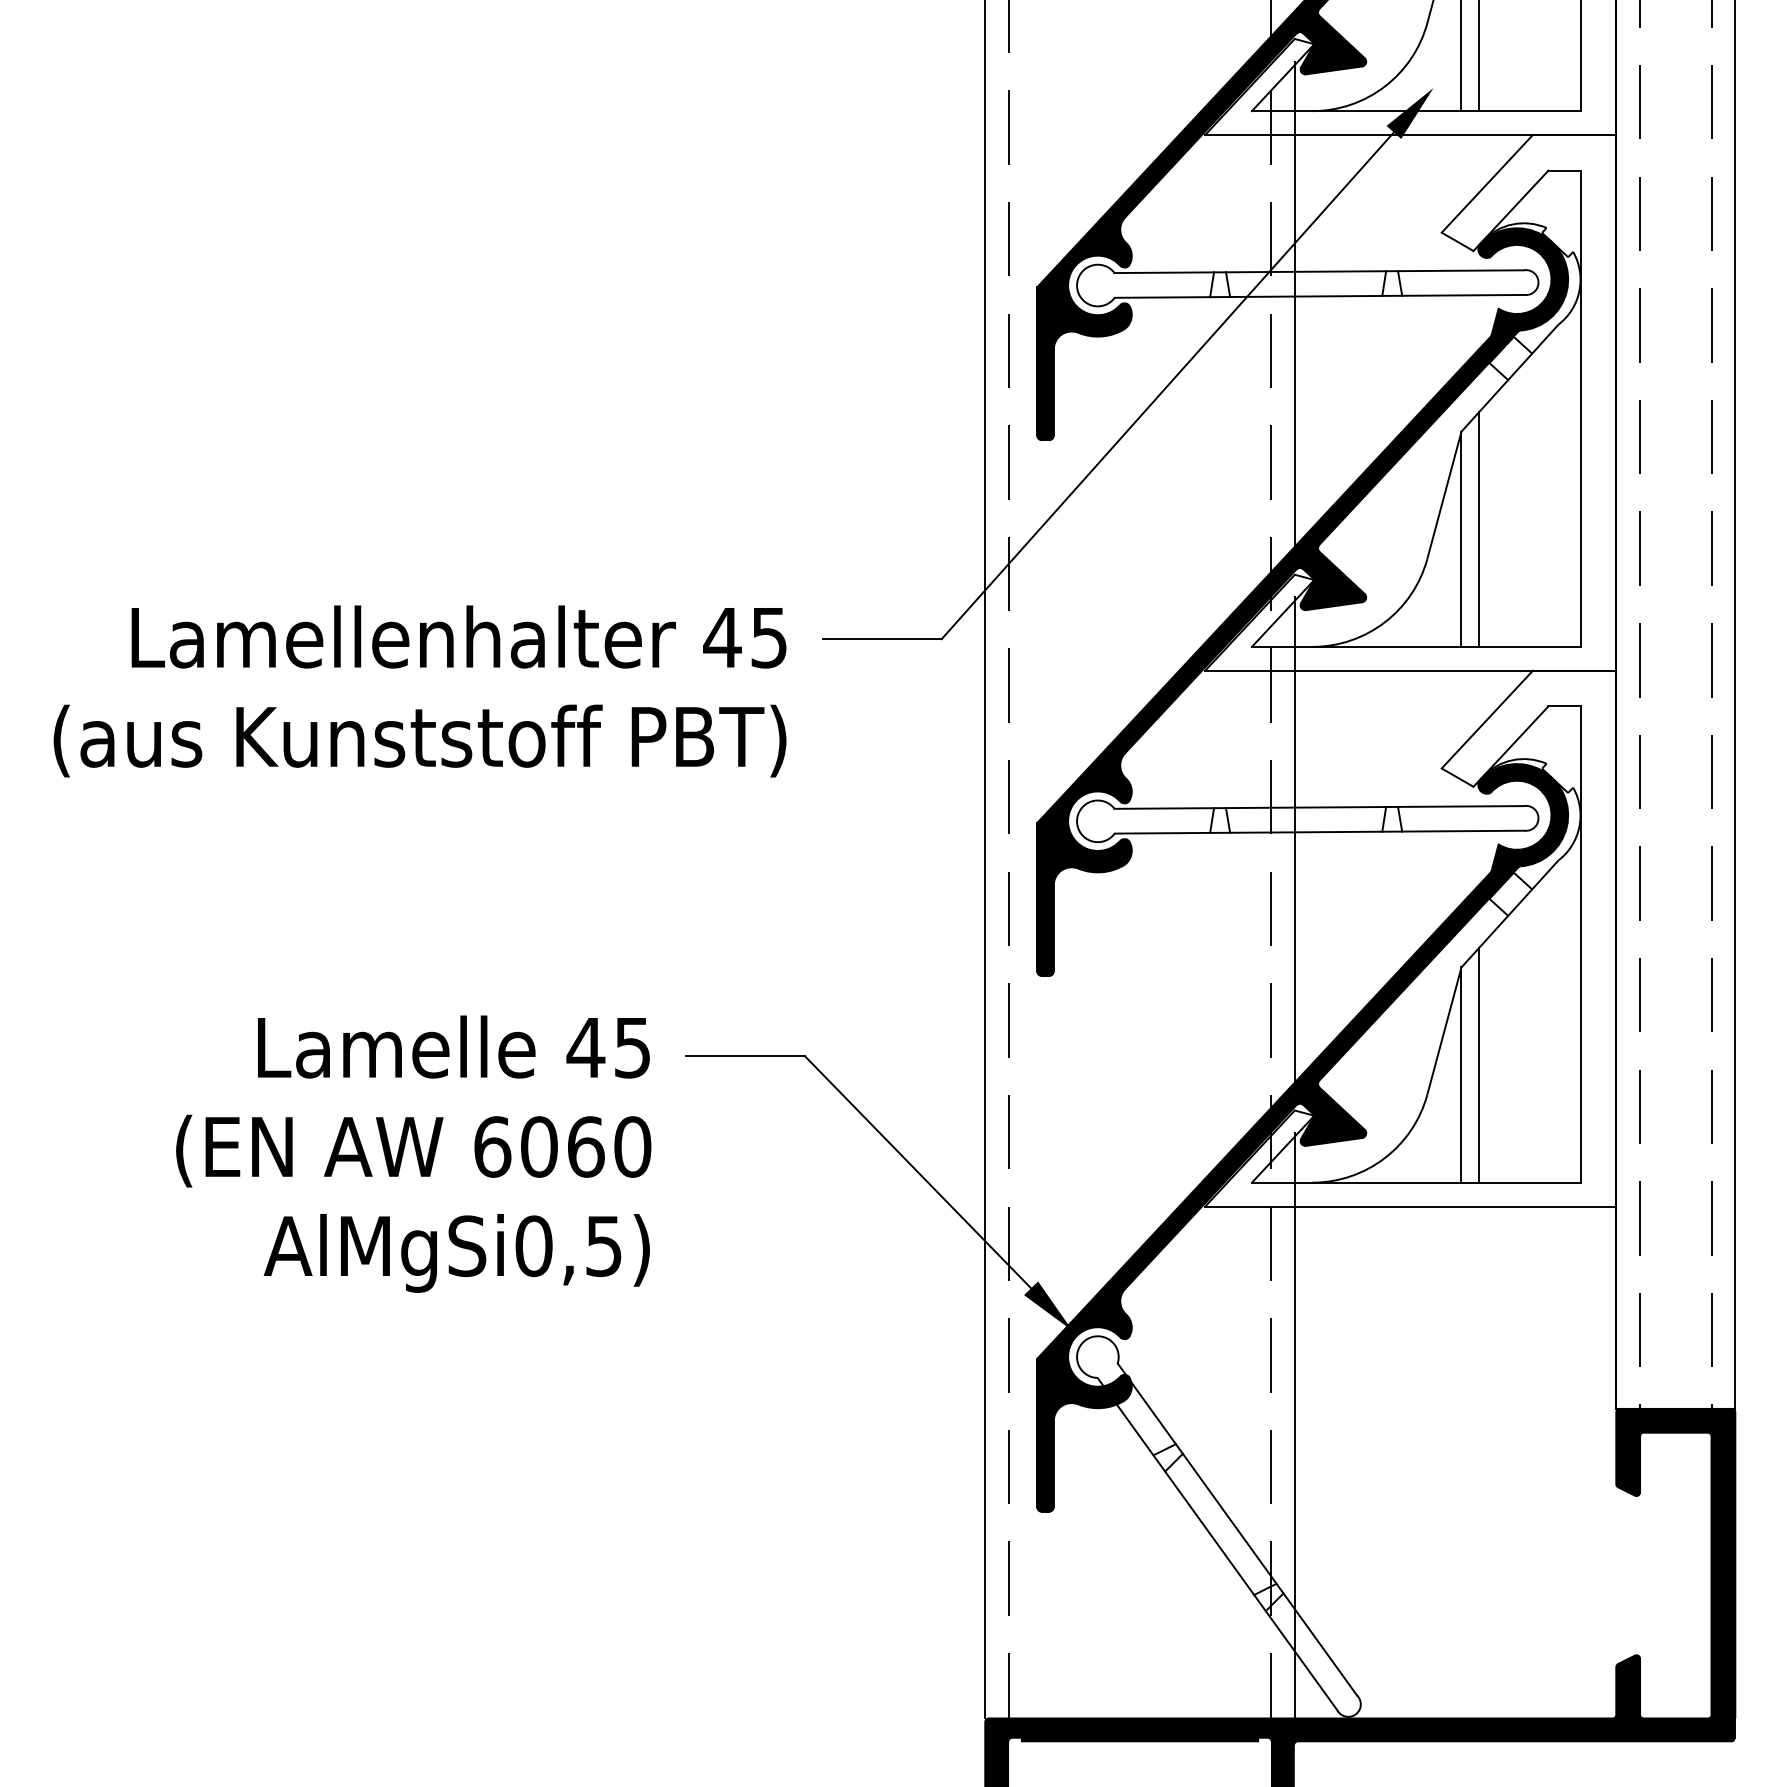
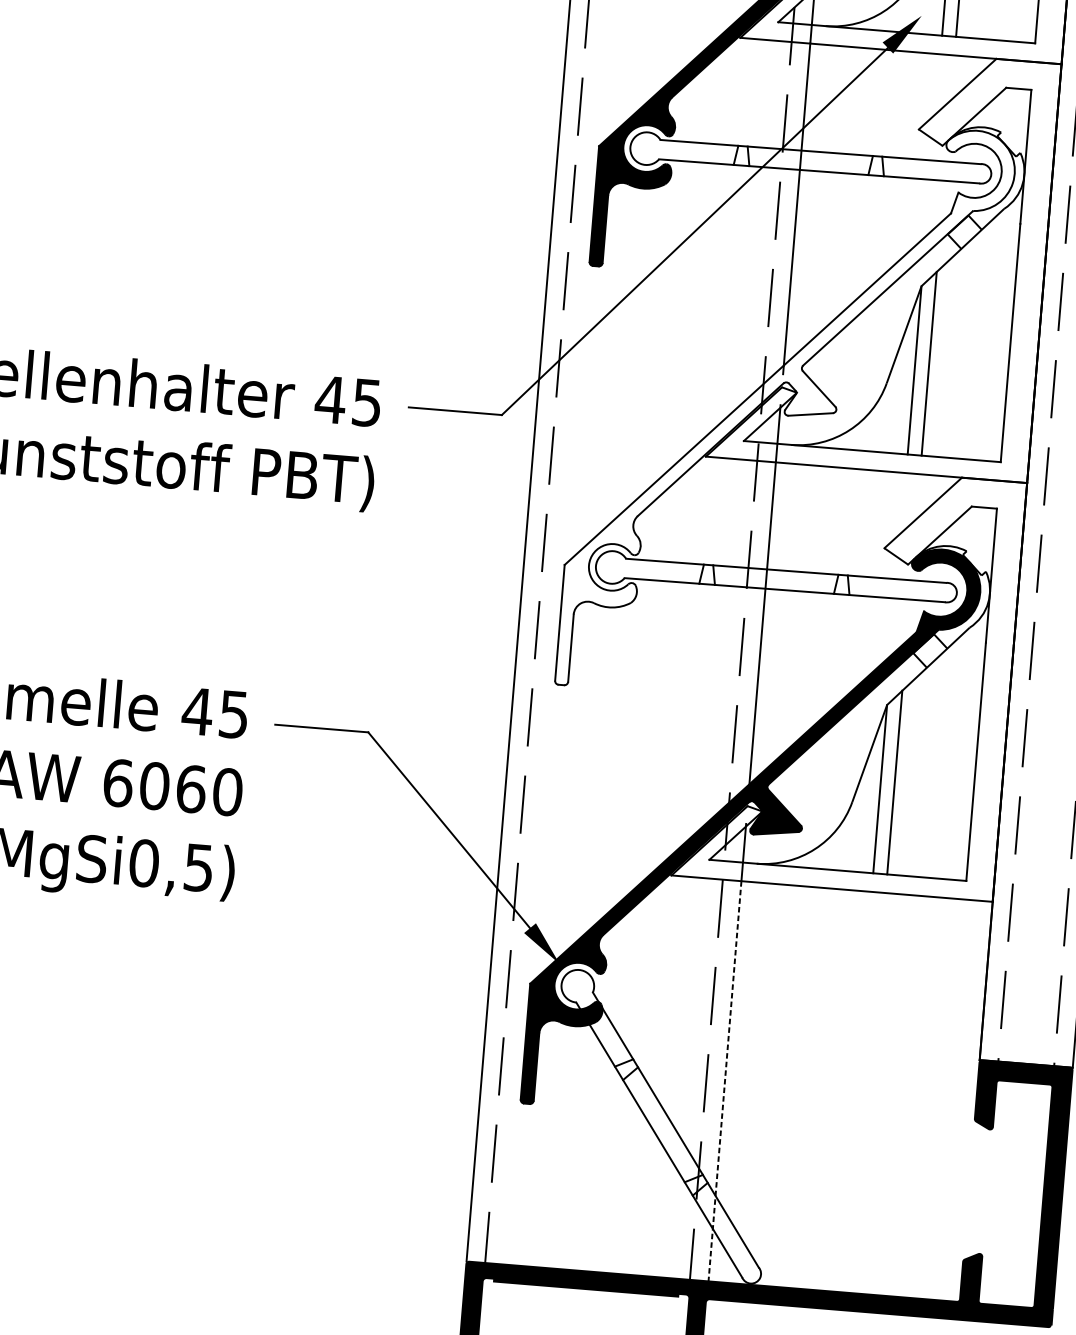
fill: (1302, 602) -> (786, 409), removed
line: (1294, 1462) -> (724, 1081), solid -> dashed

